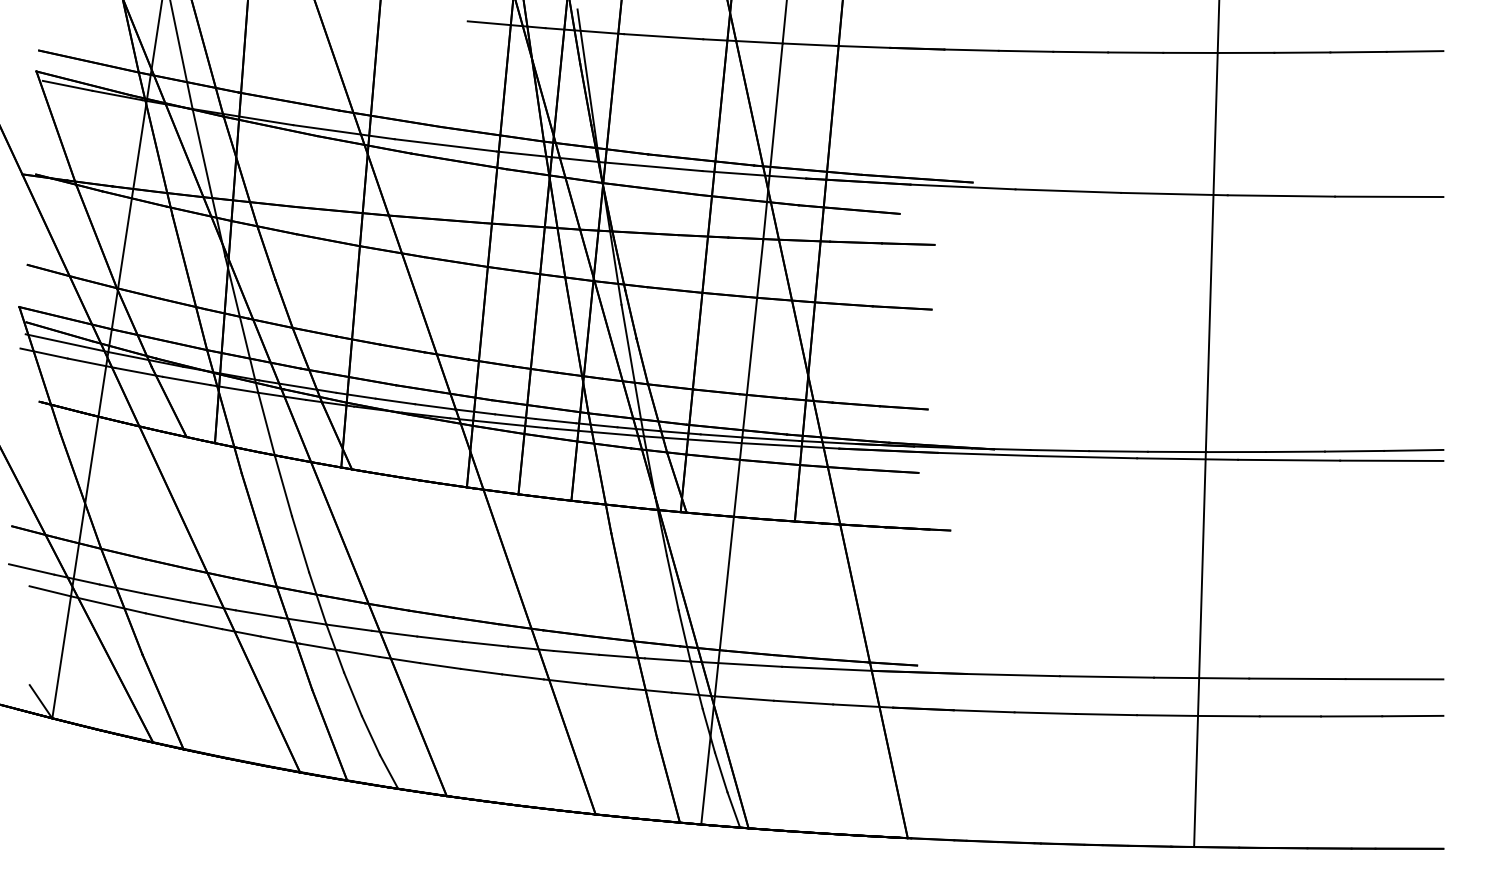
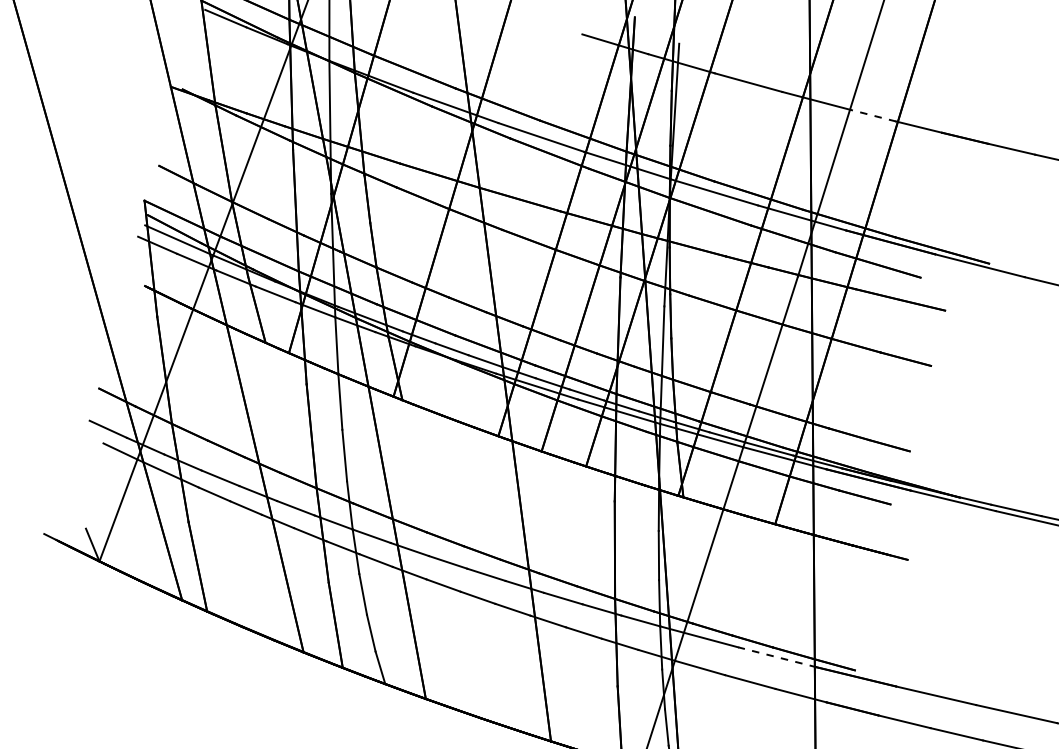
line: (809, 44) -> (873, 115), solid -> dashed
line: (827, 668) -> (777, 656), solid -> dashed

